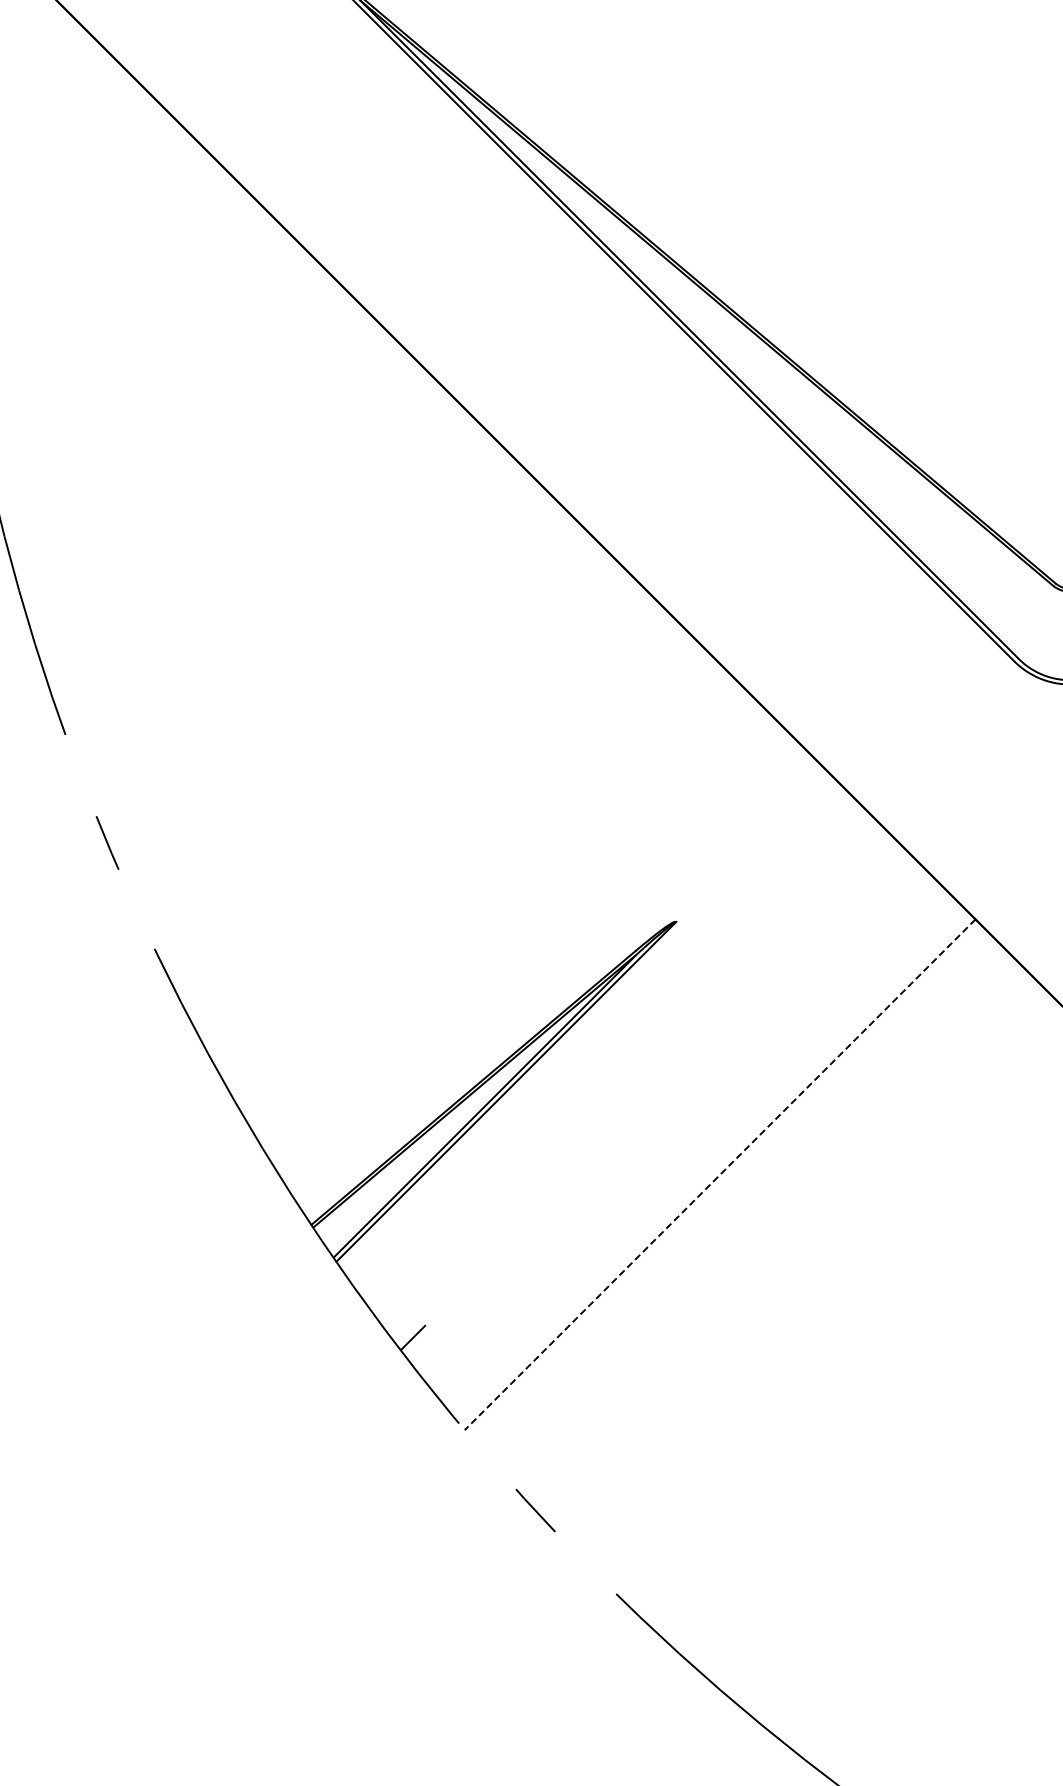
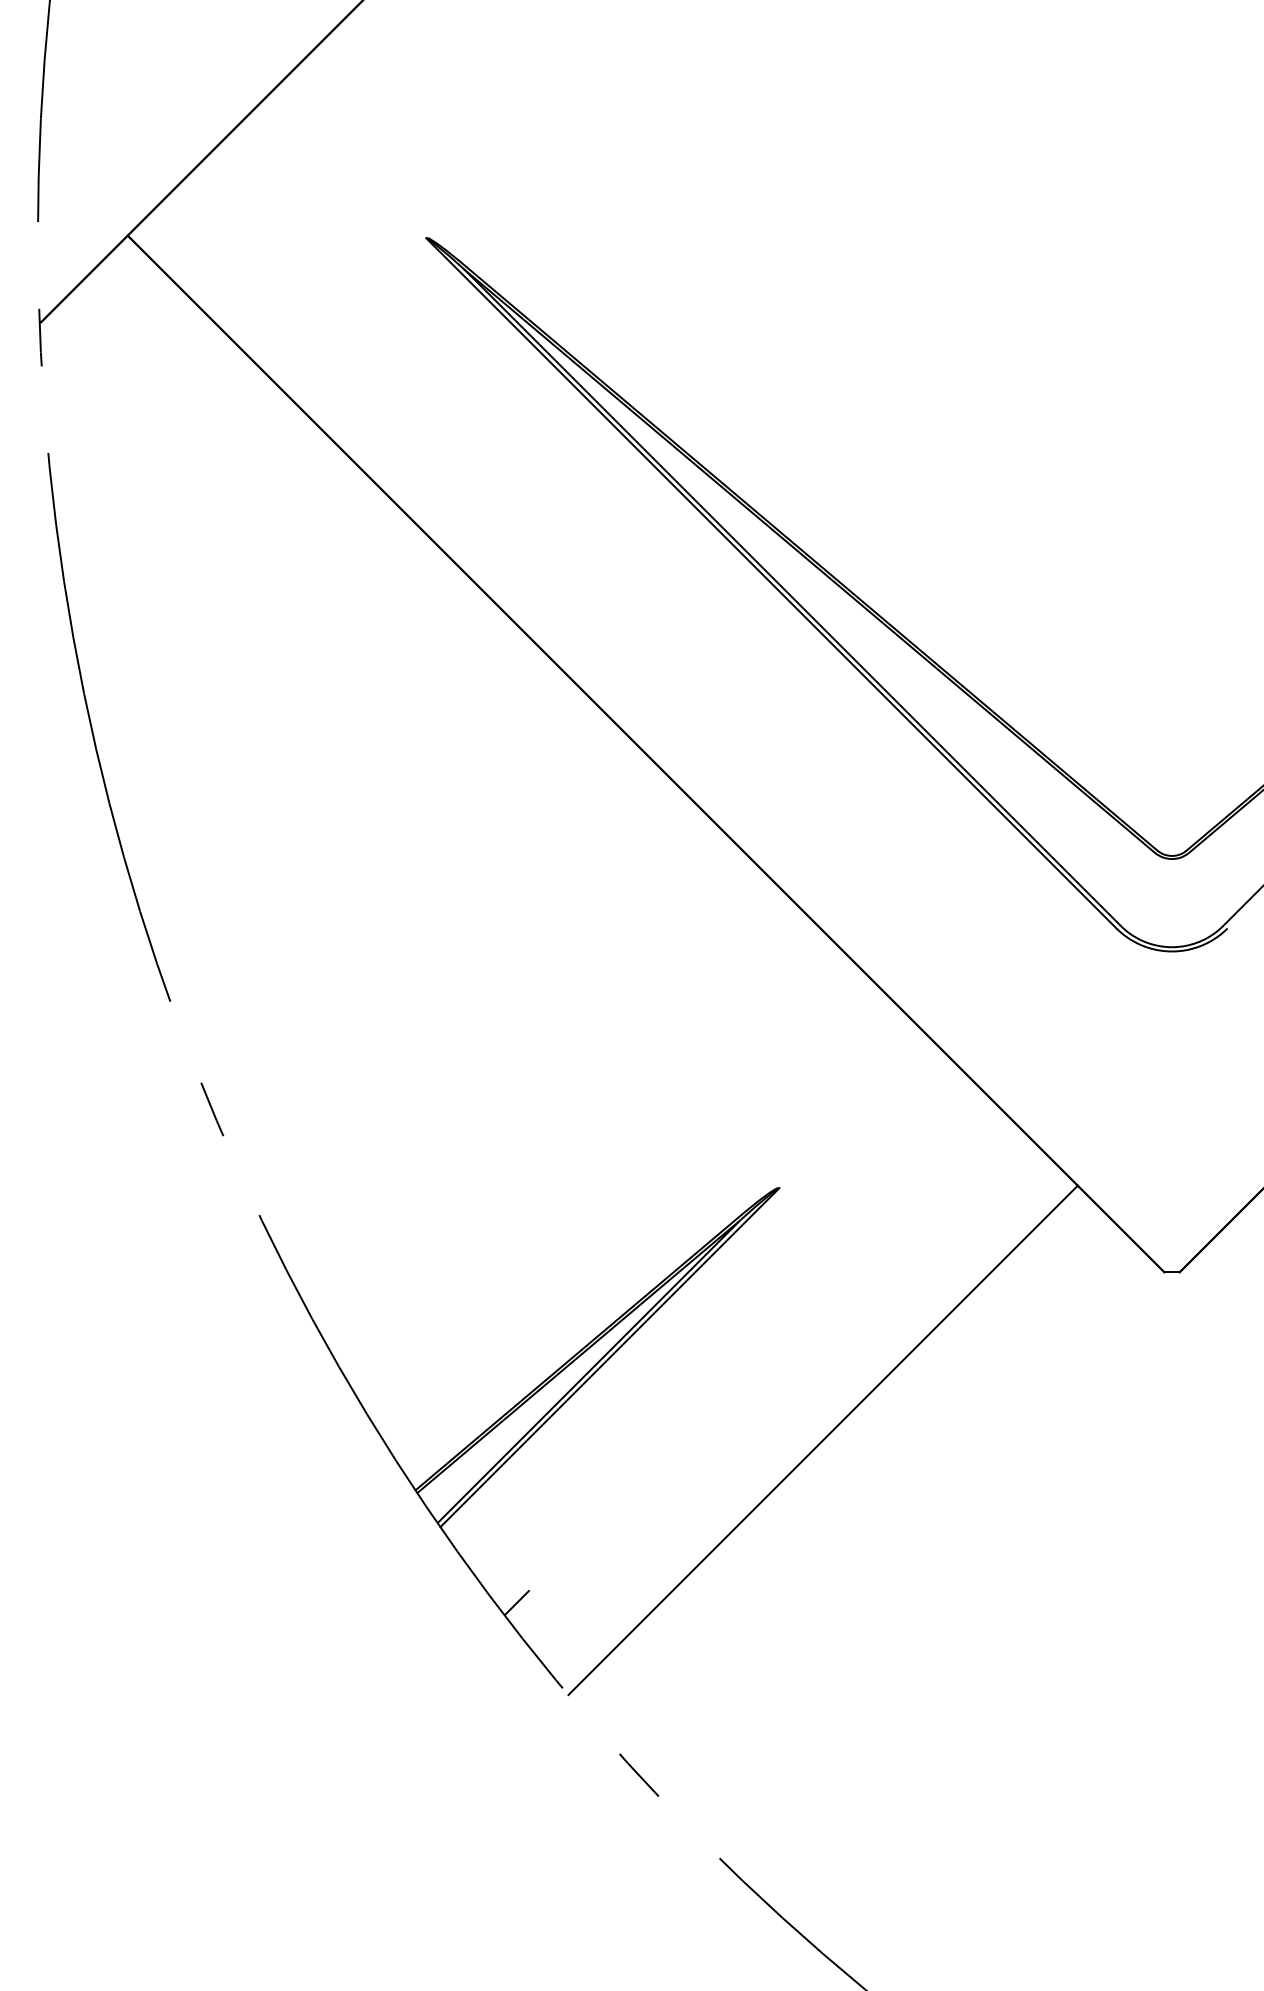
line: (719, 1174) -> (822, 1440), dashed -> solid

